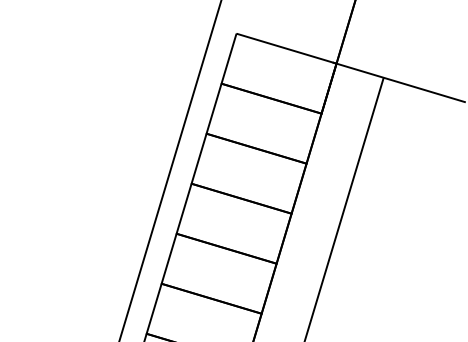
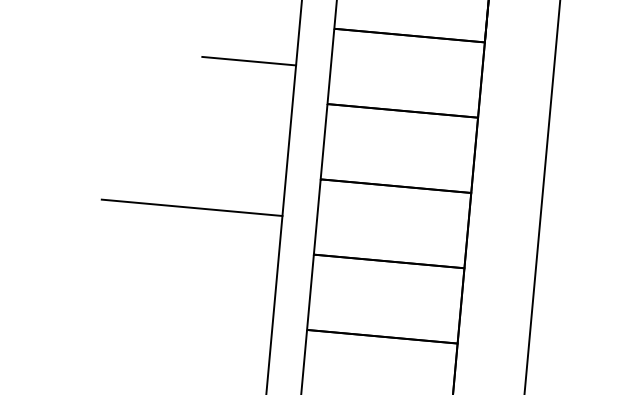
line: (159, 93) -> (249, 60), added
line: (100, 185) -> (191, 208), added

